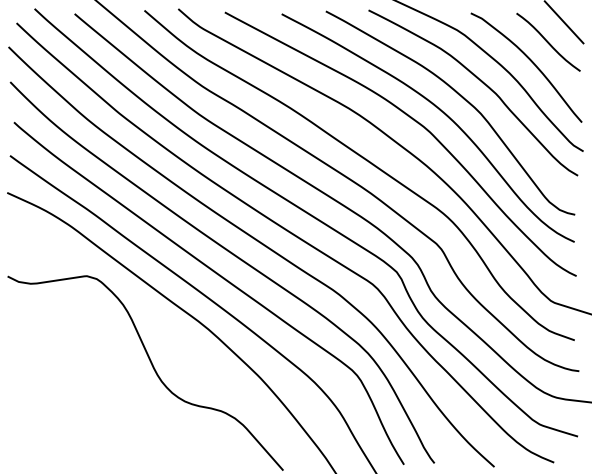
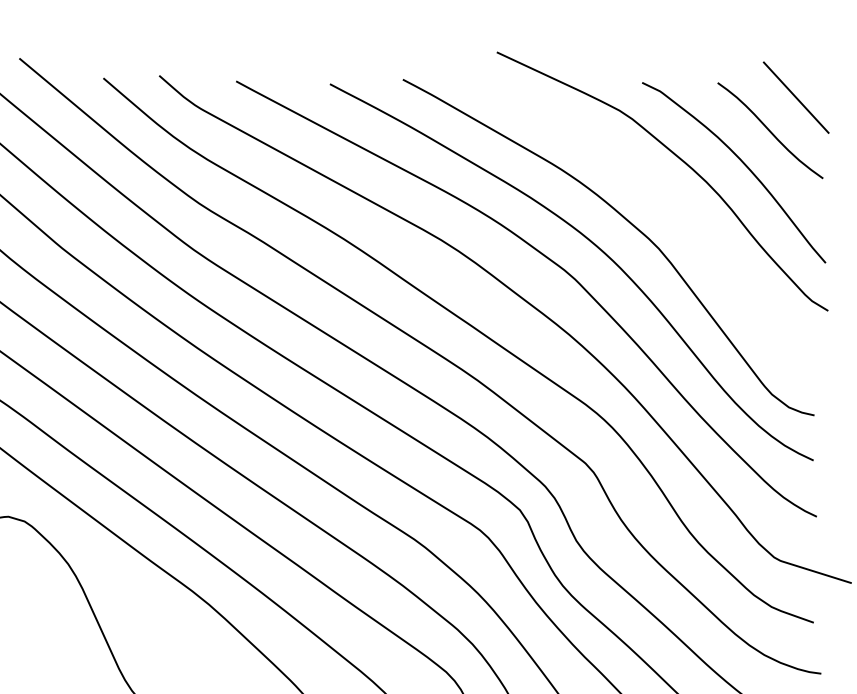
curve: (482, 83) -> (661, 198), removed

